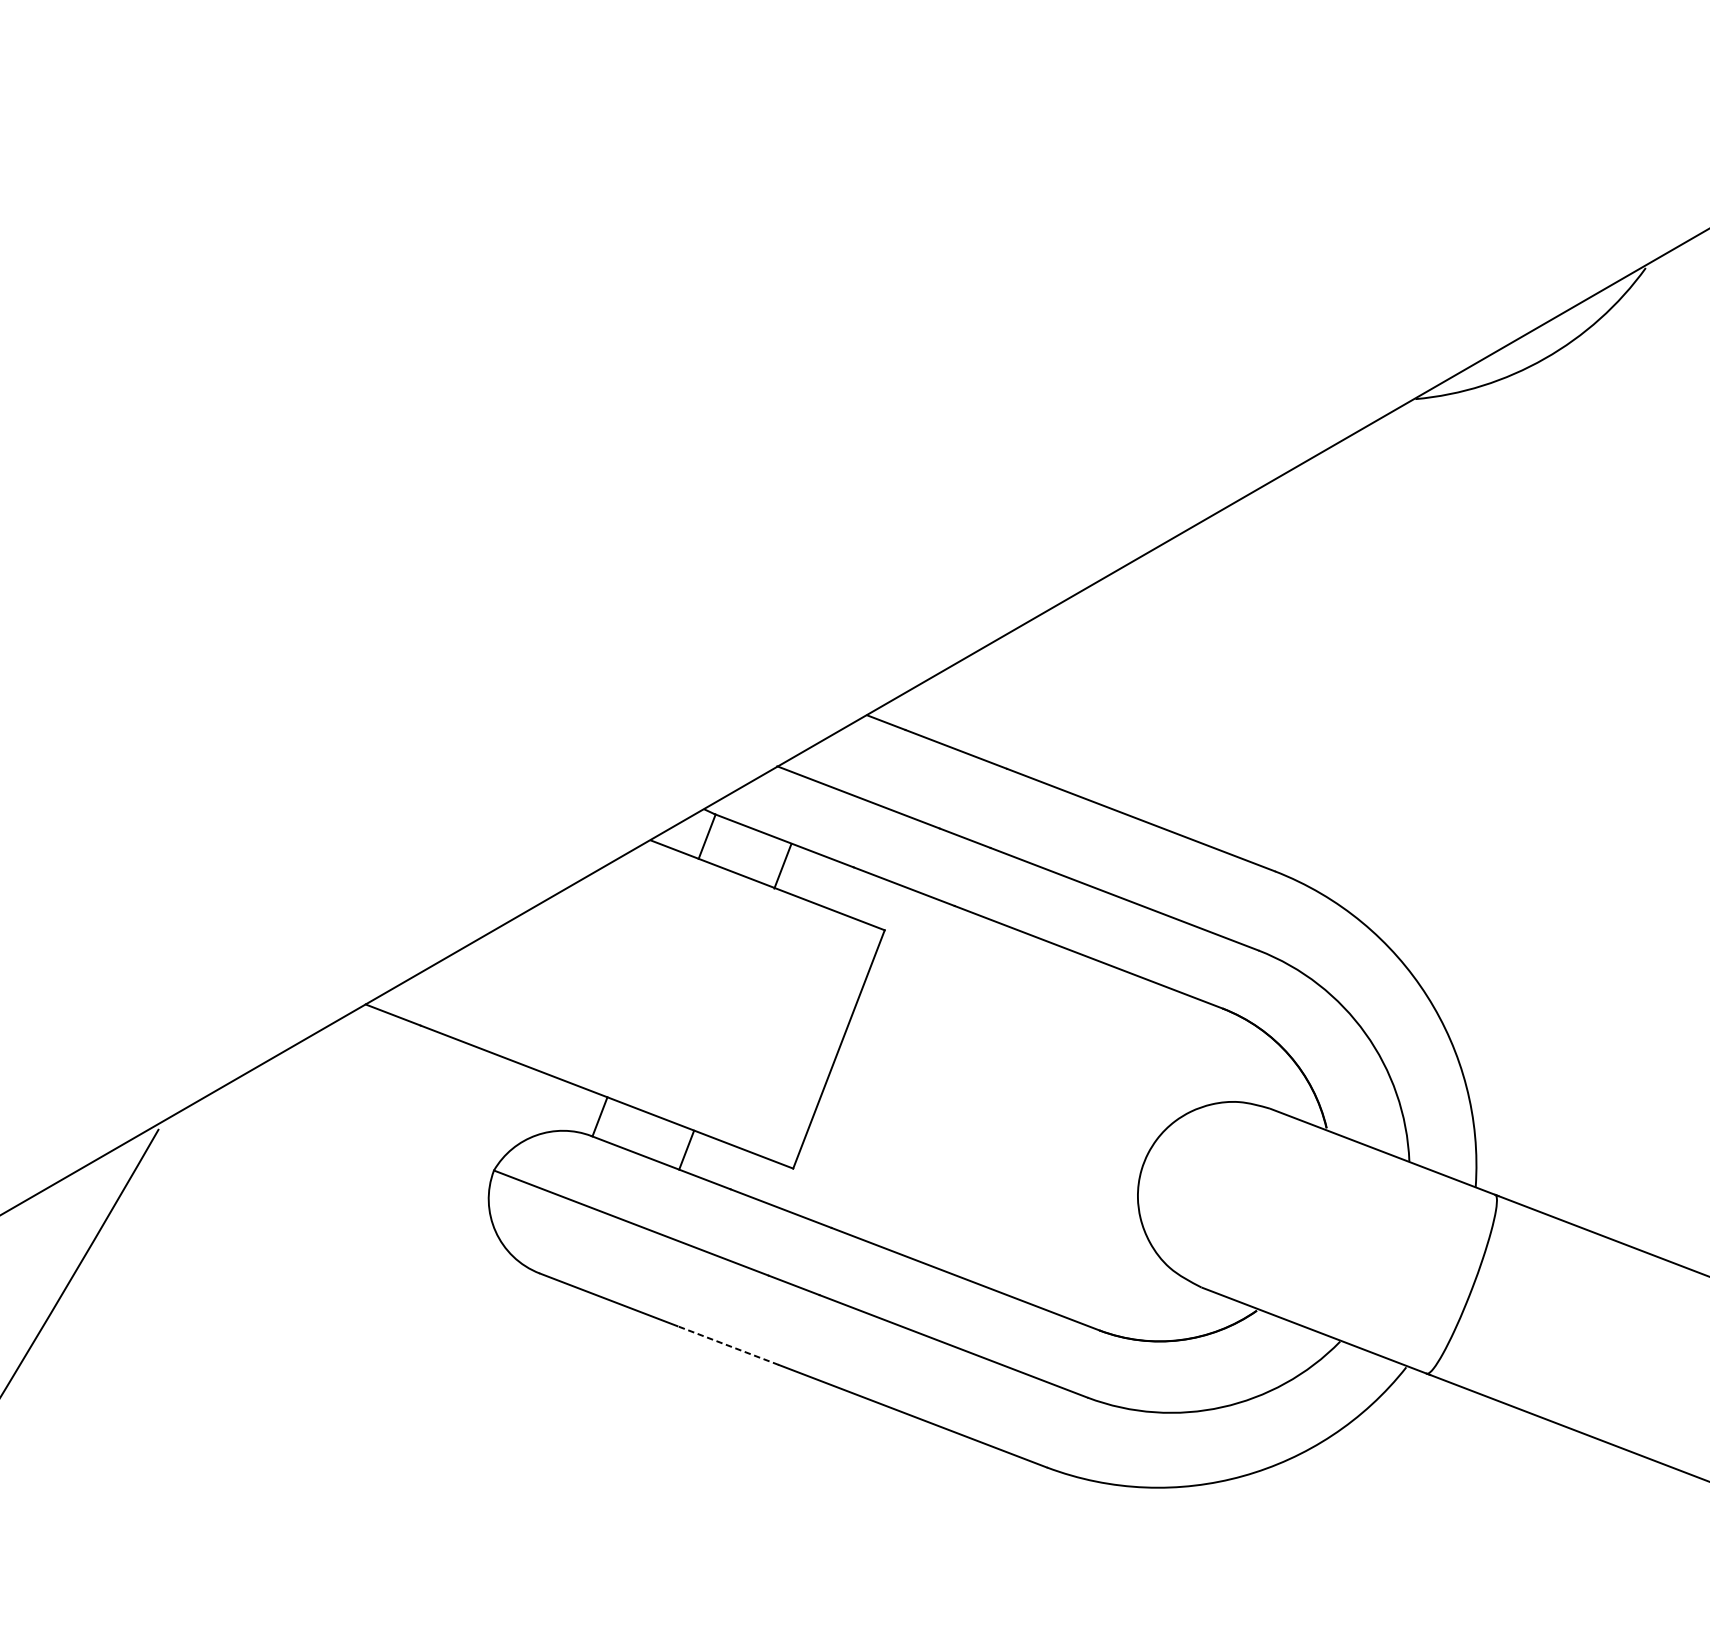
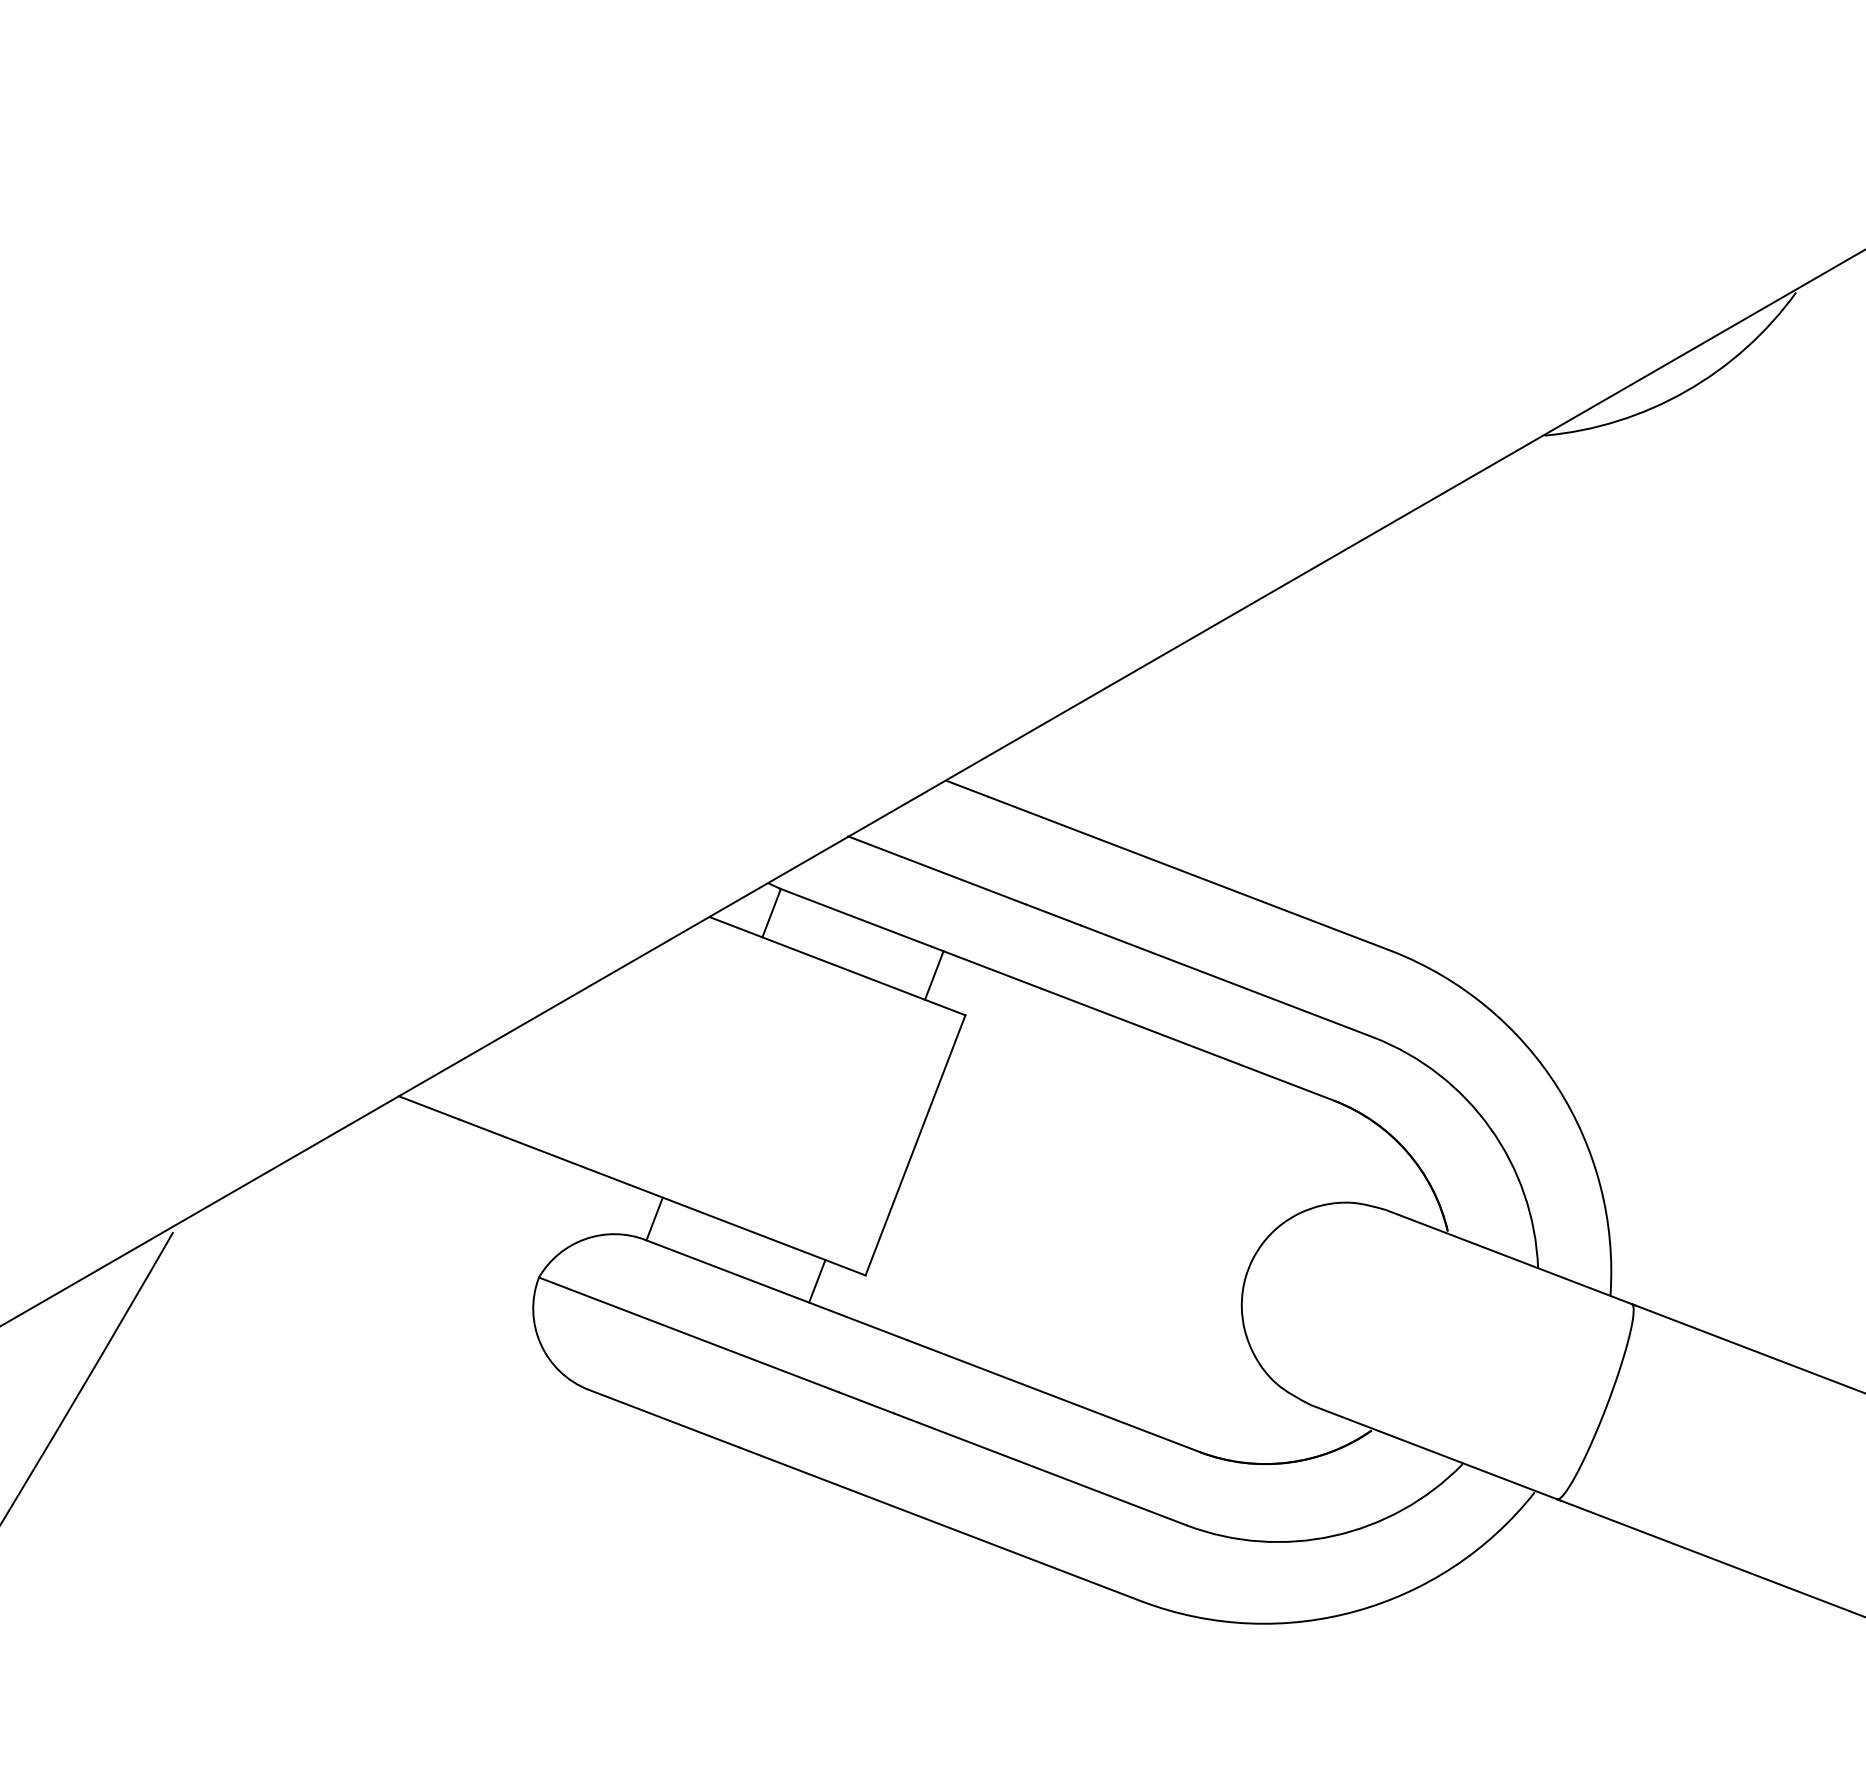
line: (783, 866) -> (934, 975), moved
line: (686, 1150) -> (817, 1281), moved
line: (728, 1345) -> (794, 1468), dashed -> solid

